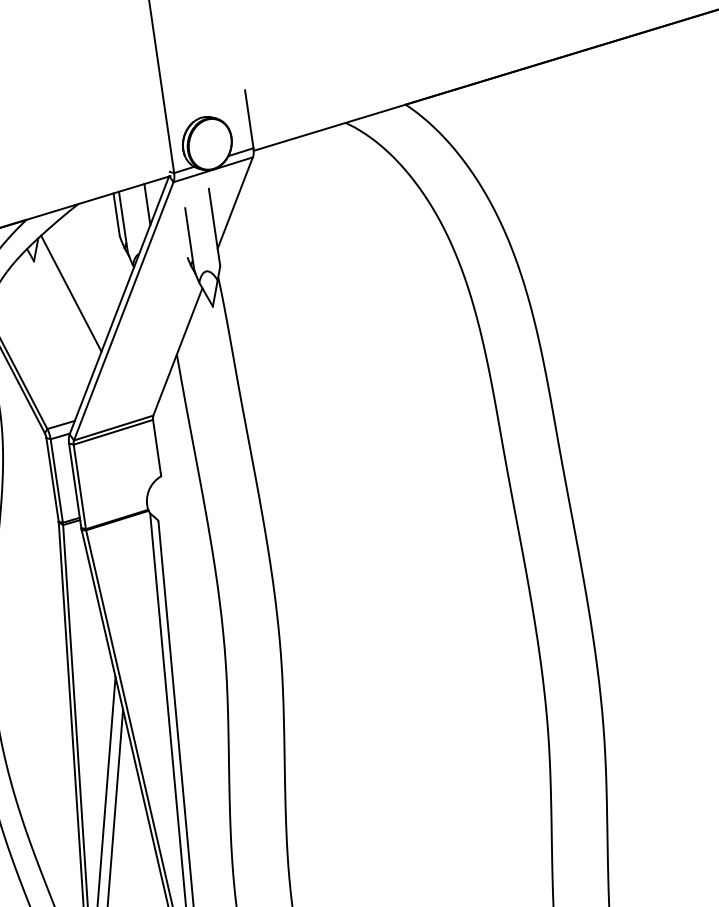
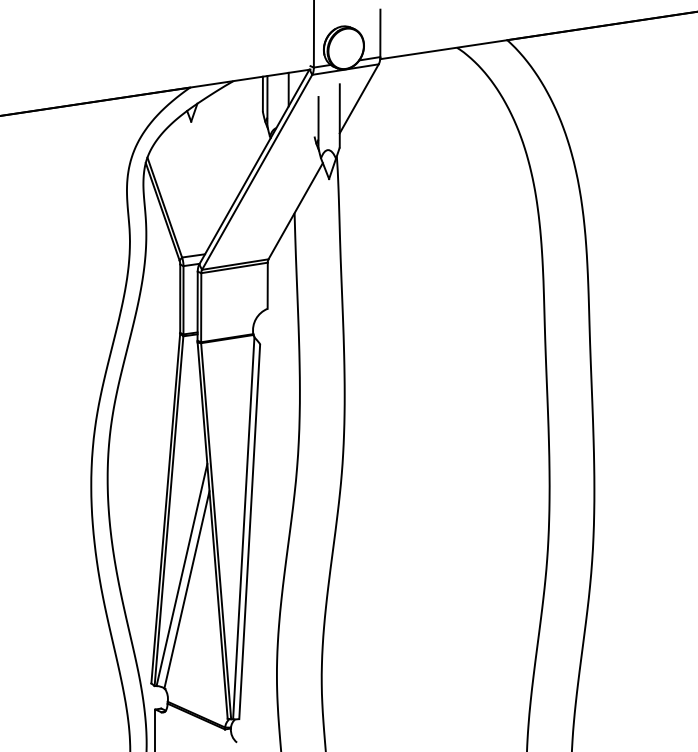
line: (70, 294) -> (216, 152), removed

